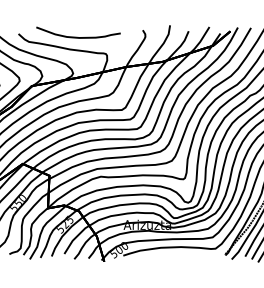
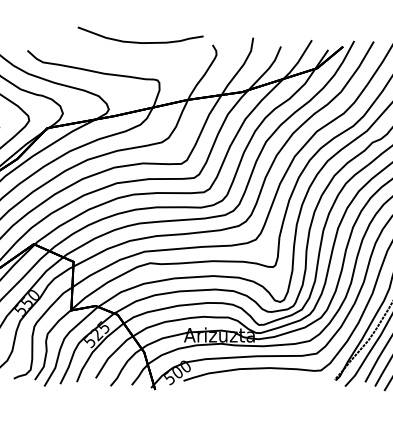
curve: (77, 36) -> (139, 40), moved

